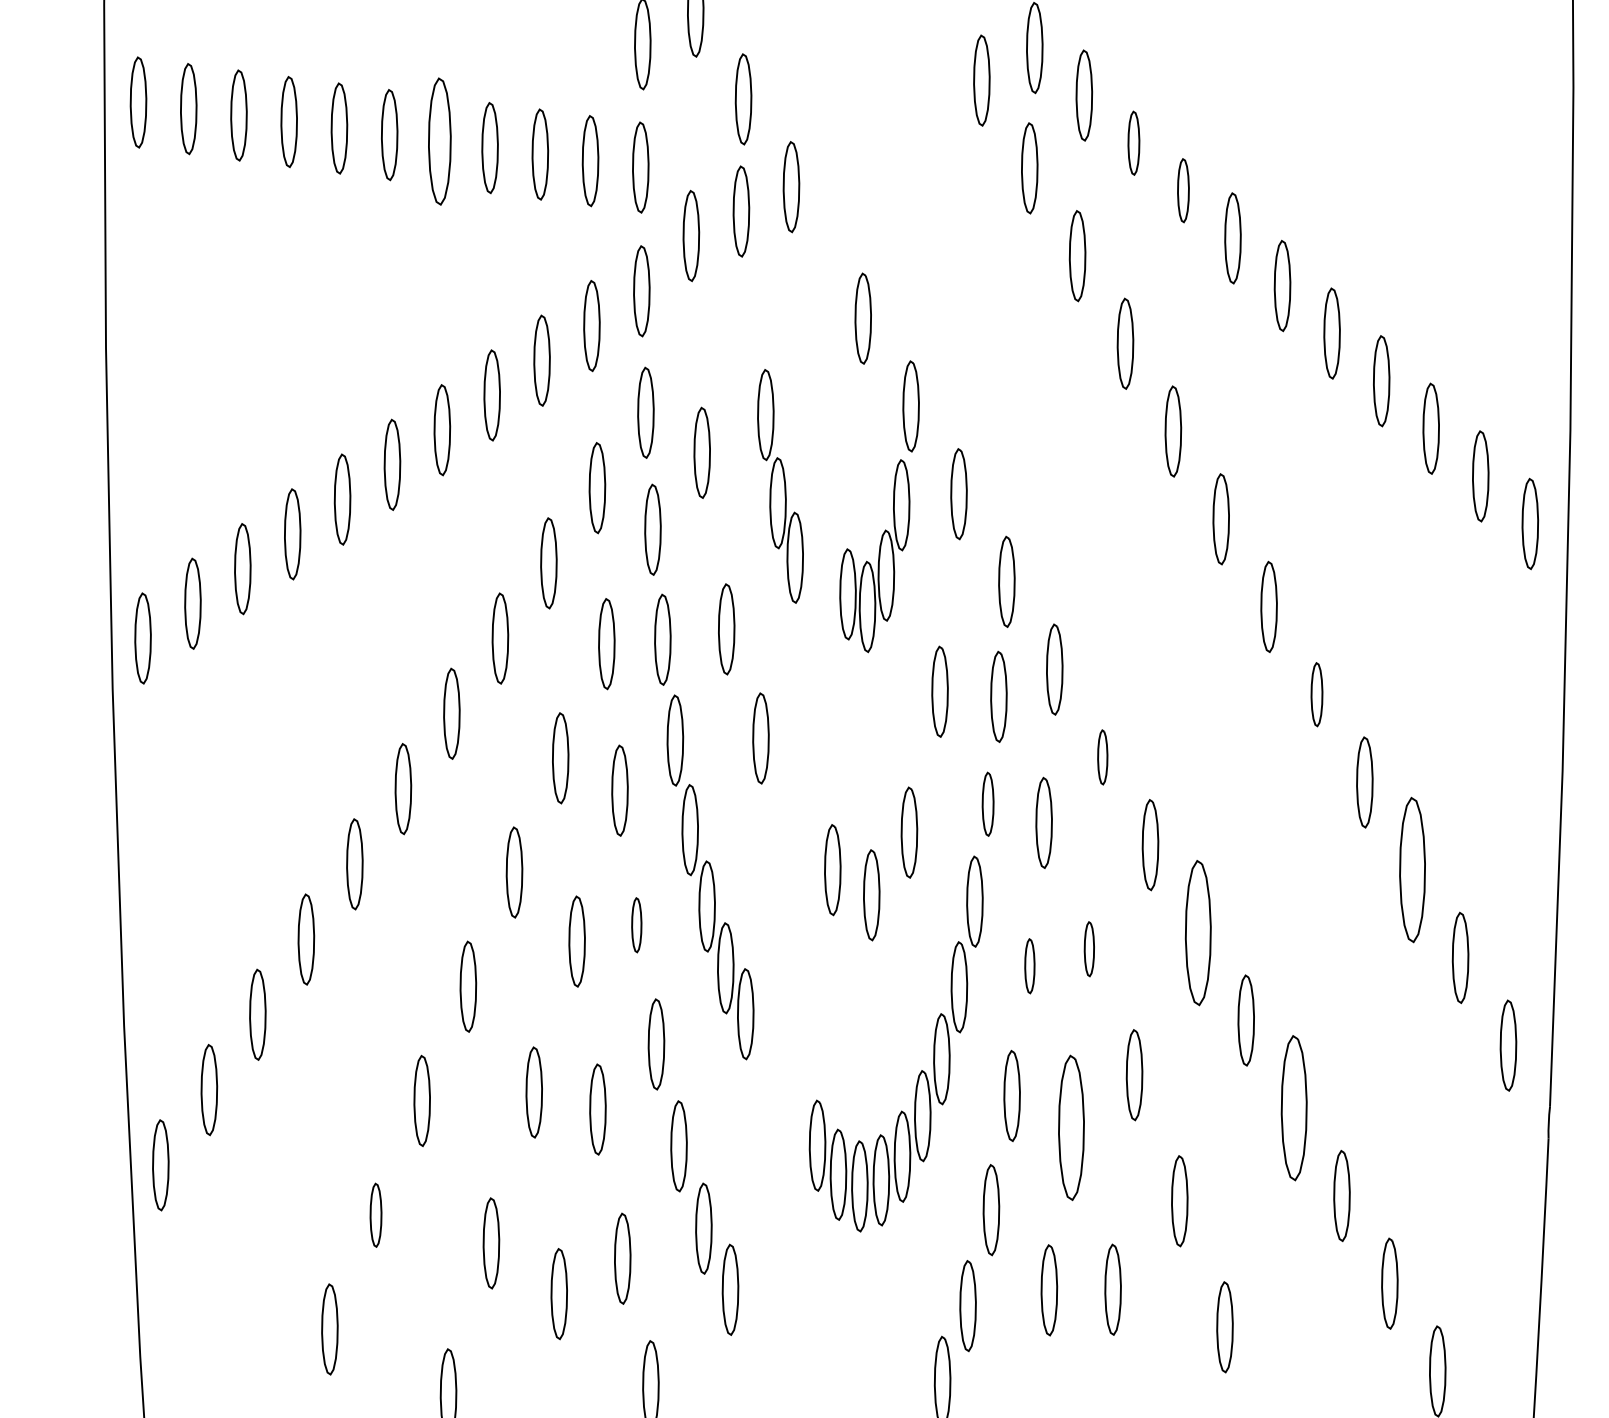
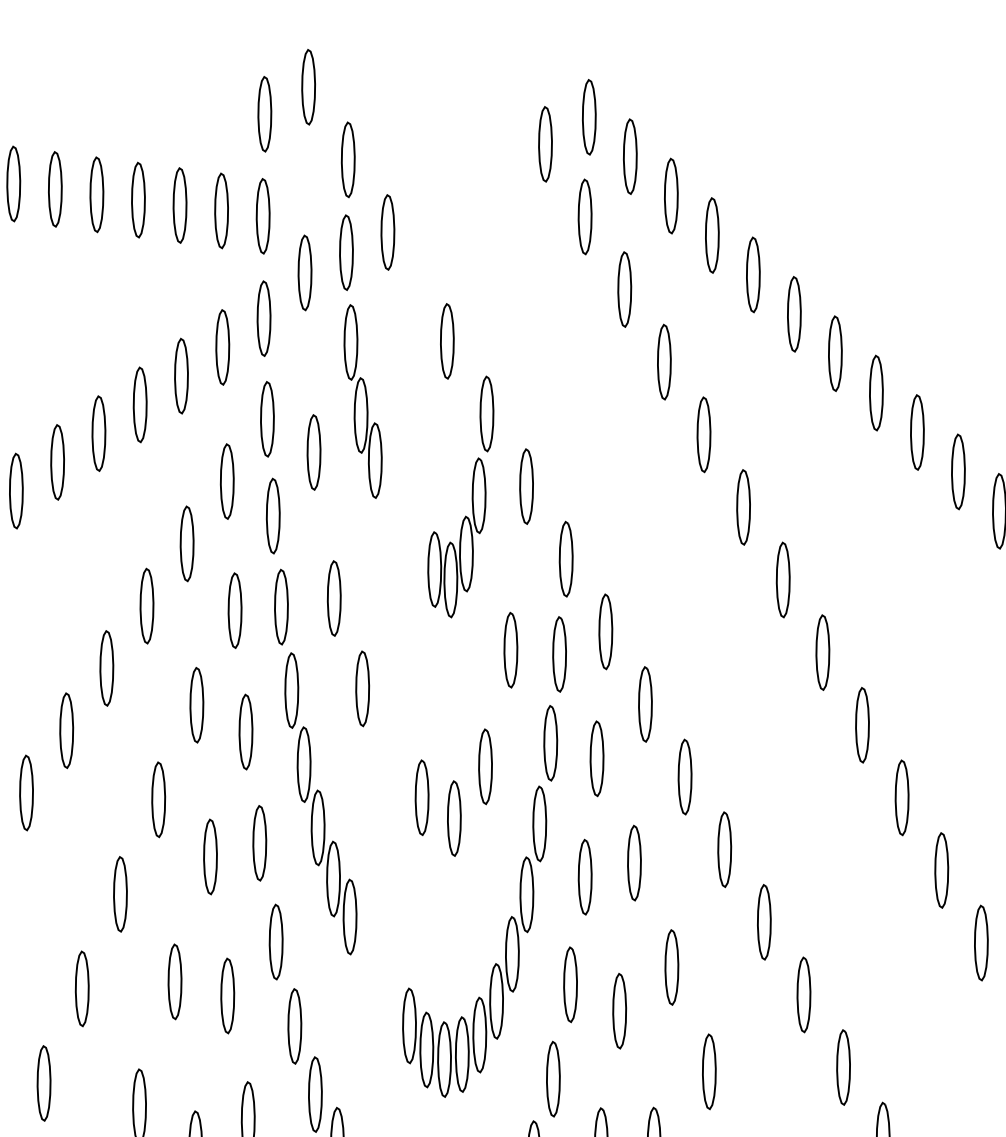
part: (439, 141) -> (96, 194), size x0.71
part: (1133, 143) -> (671, 196), size x1.43
part: (1183, 190) -> (712, 235), size x1.43
part: (780, 486) -> (363, 401), moved
part: (1316, 694) -> (822, 652), size x1.43
part: (1102, 757) -> (645, 704), size x1.67
part: (987, 804) -> (550, 743), size x1.43
part: (1412, 870) -> (901, 798), size x0.62
part: (636, 925) -> (259, 843), size x1.67
part: (1198, 932) -> (724, 849), size x0.62
part: (1089, 949) -> (634, 863), size x1.67
part: (1029, 966) -> (584, 877), size x1.67
part: (1293, 1108) -> (803, 995), size x0.62
part: (1071, 1127) -> (619, 1010), size x0.62
part: (375, 1215) -> (43, 1083), size x1.43

